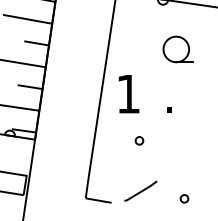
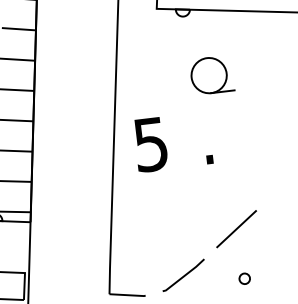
text: (128, 94) -> (151, 145), 1 -> 5
circle: (139, 140) -> (173, 206), removed
line: (182, 162) -> (236, 229), added

